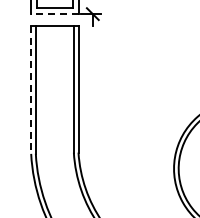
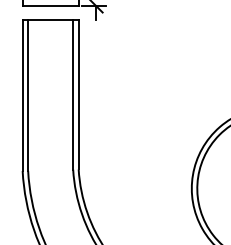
line: (54, 14) -> (50, 5), dashed -> solid
line: (31, 89) -> (23, 94), dashed -> solid

